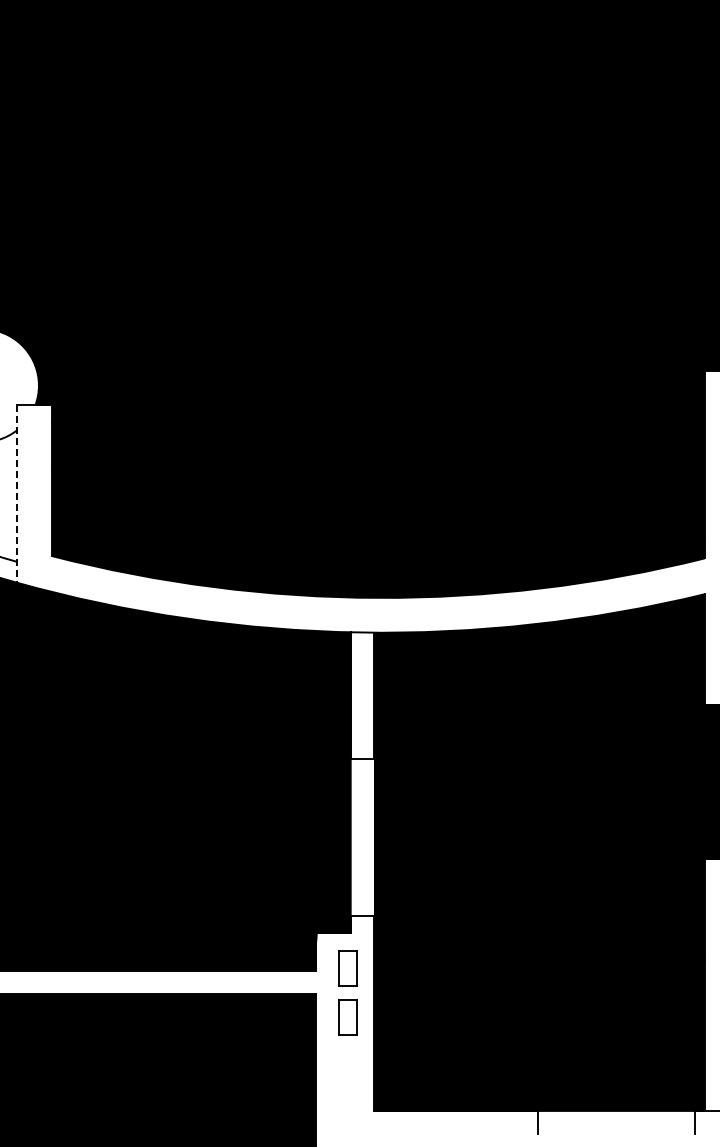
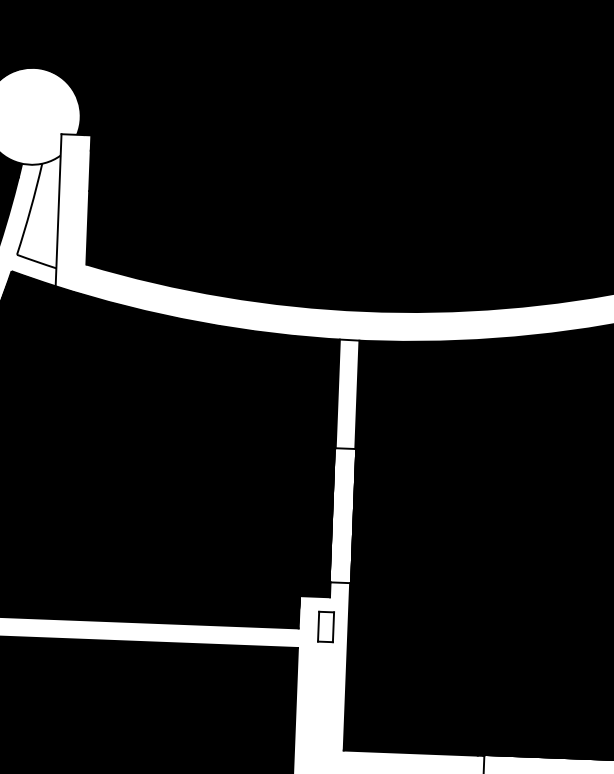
line: (17, 494) -> (58, 210), dashed -> solid
part: (347, 1017) -> (324, 669), removed

